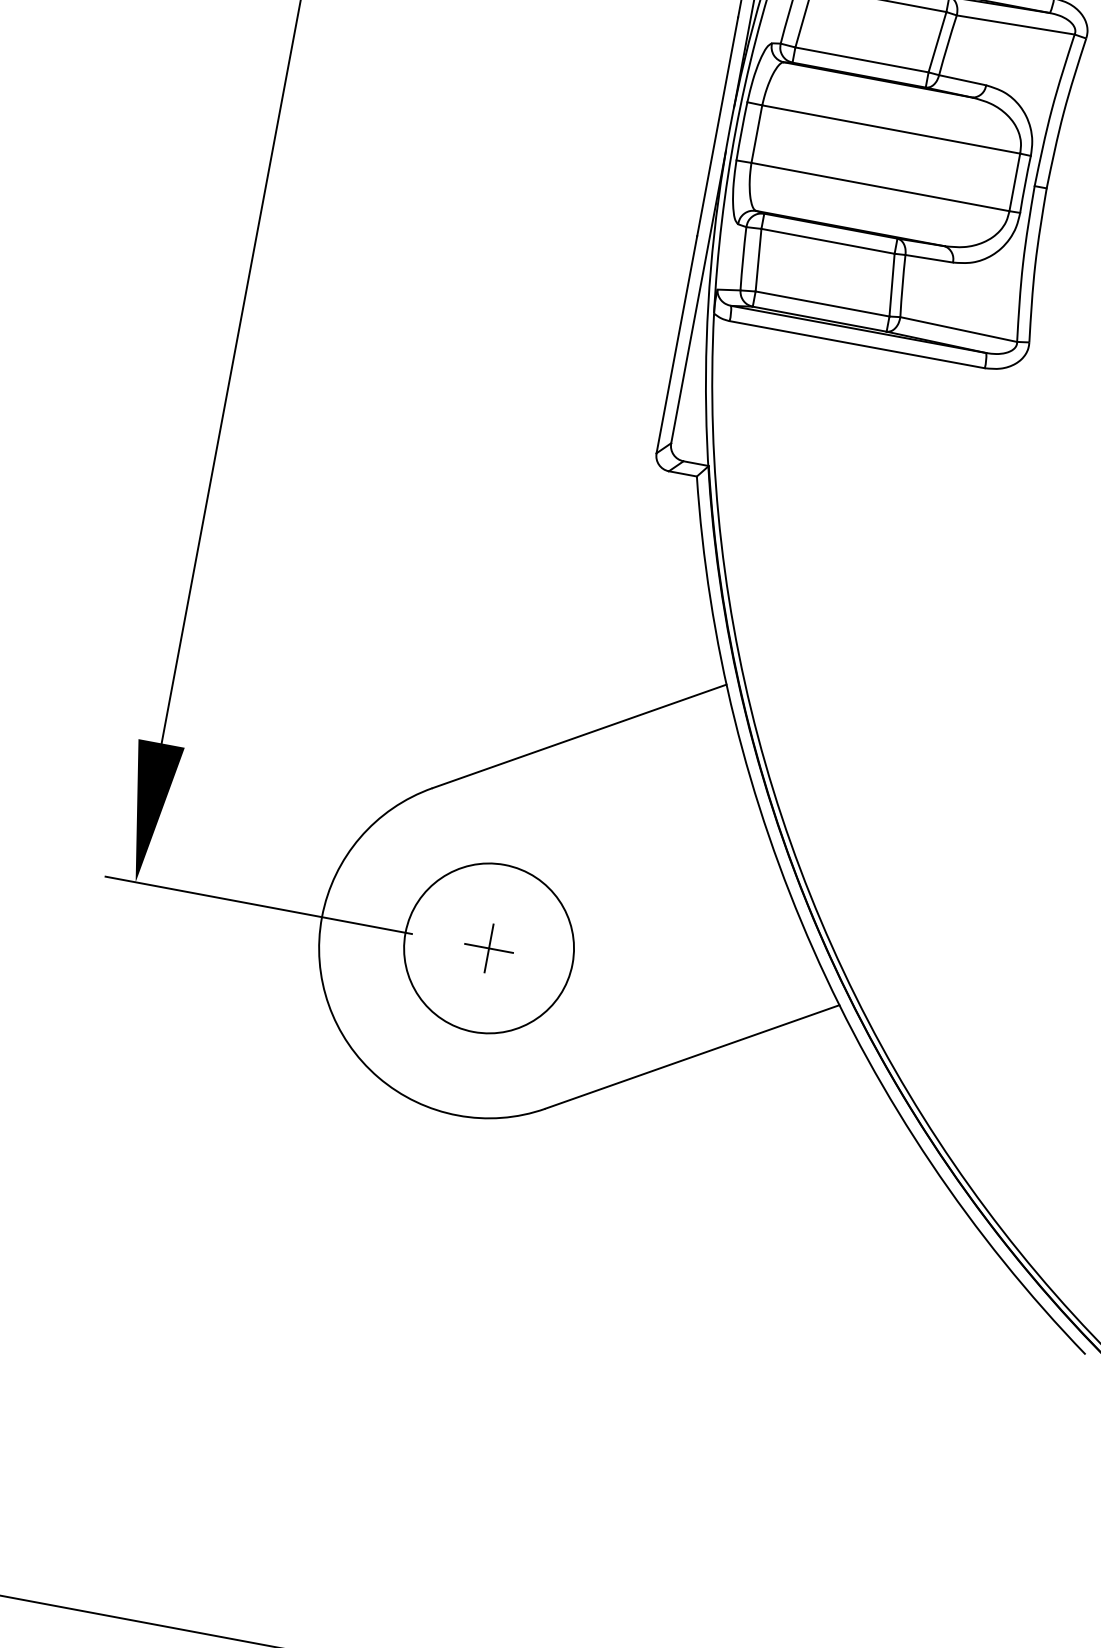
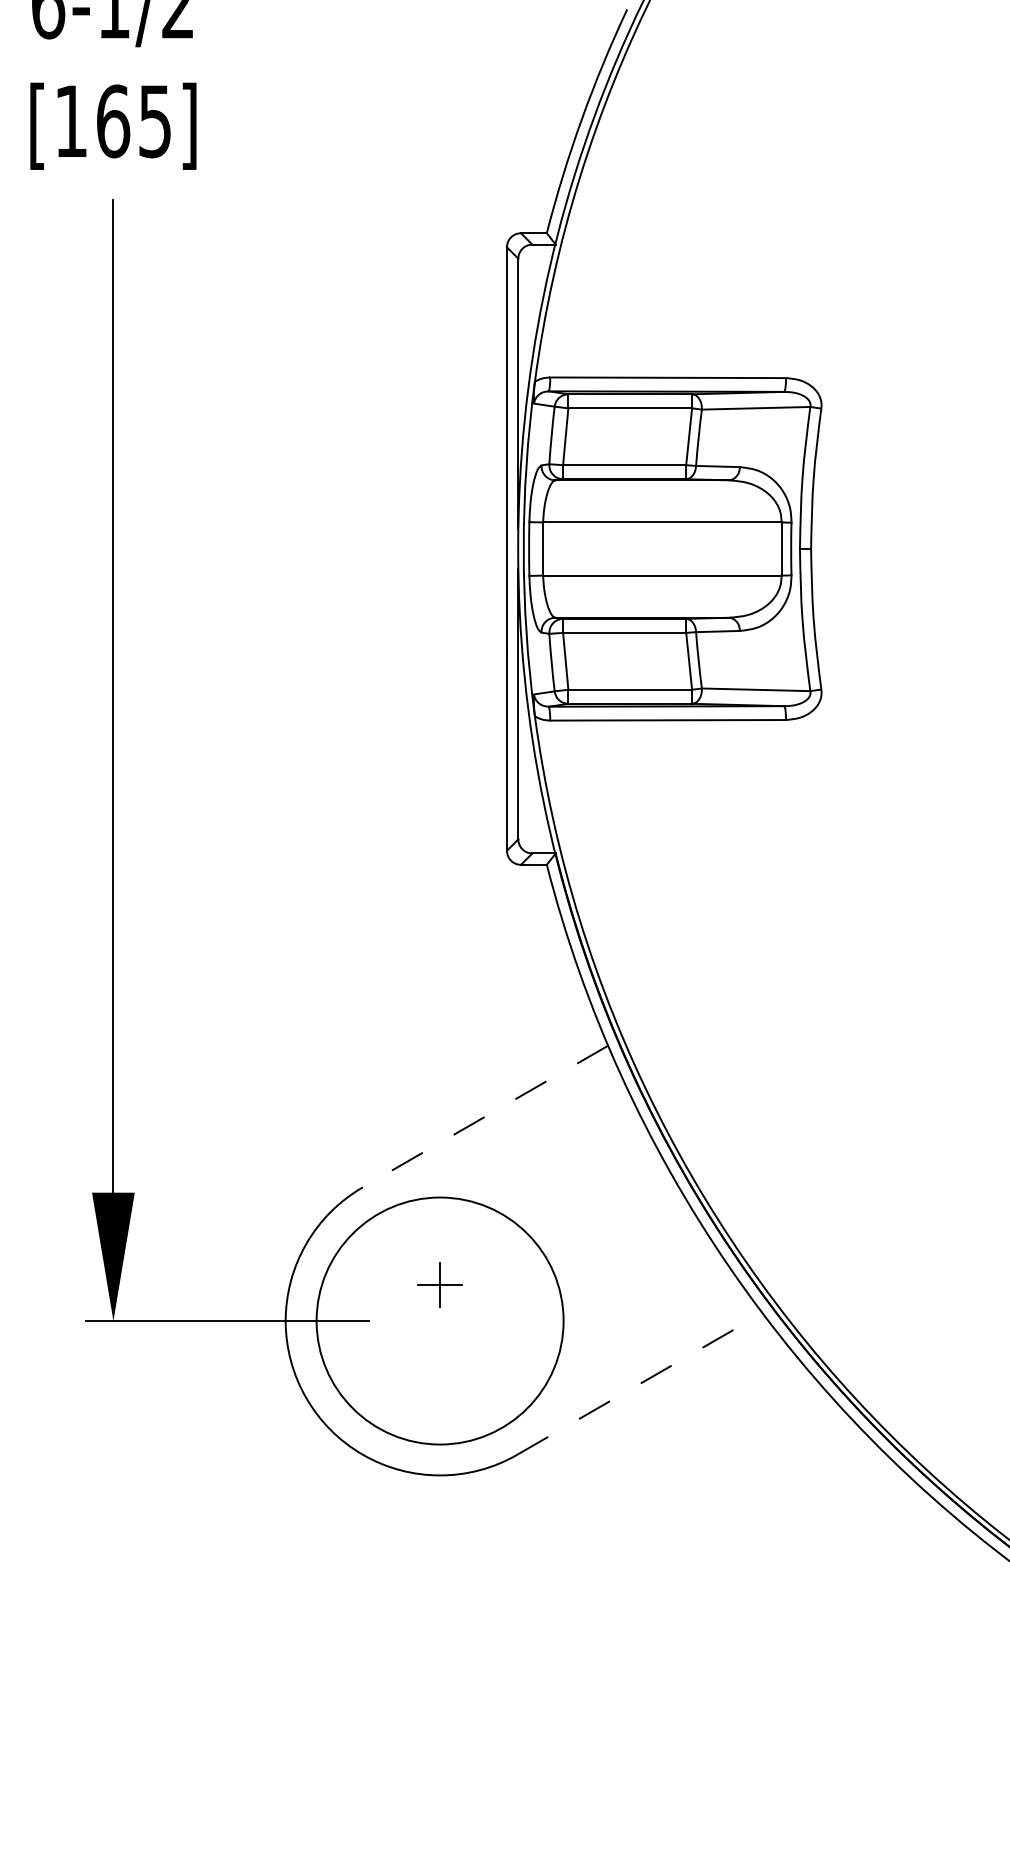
line: (579, 736) -> (485, 1116), solid -> dashed
circle: (488, 947) -> (439, 1320), size x1.6
part: (488, 947) -> (439, 1284), moved
line: (692, 1056) -> (639, 1383), solid -> dashed

